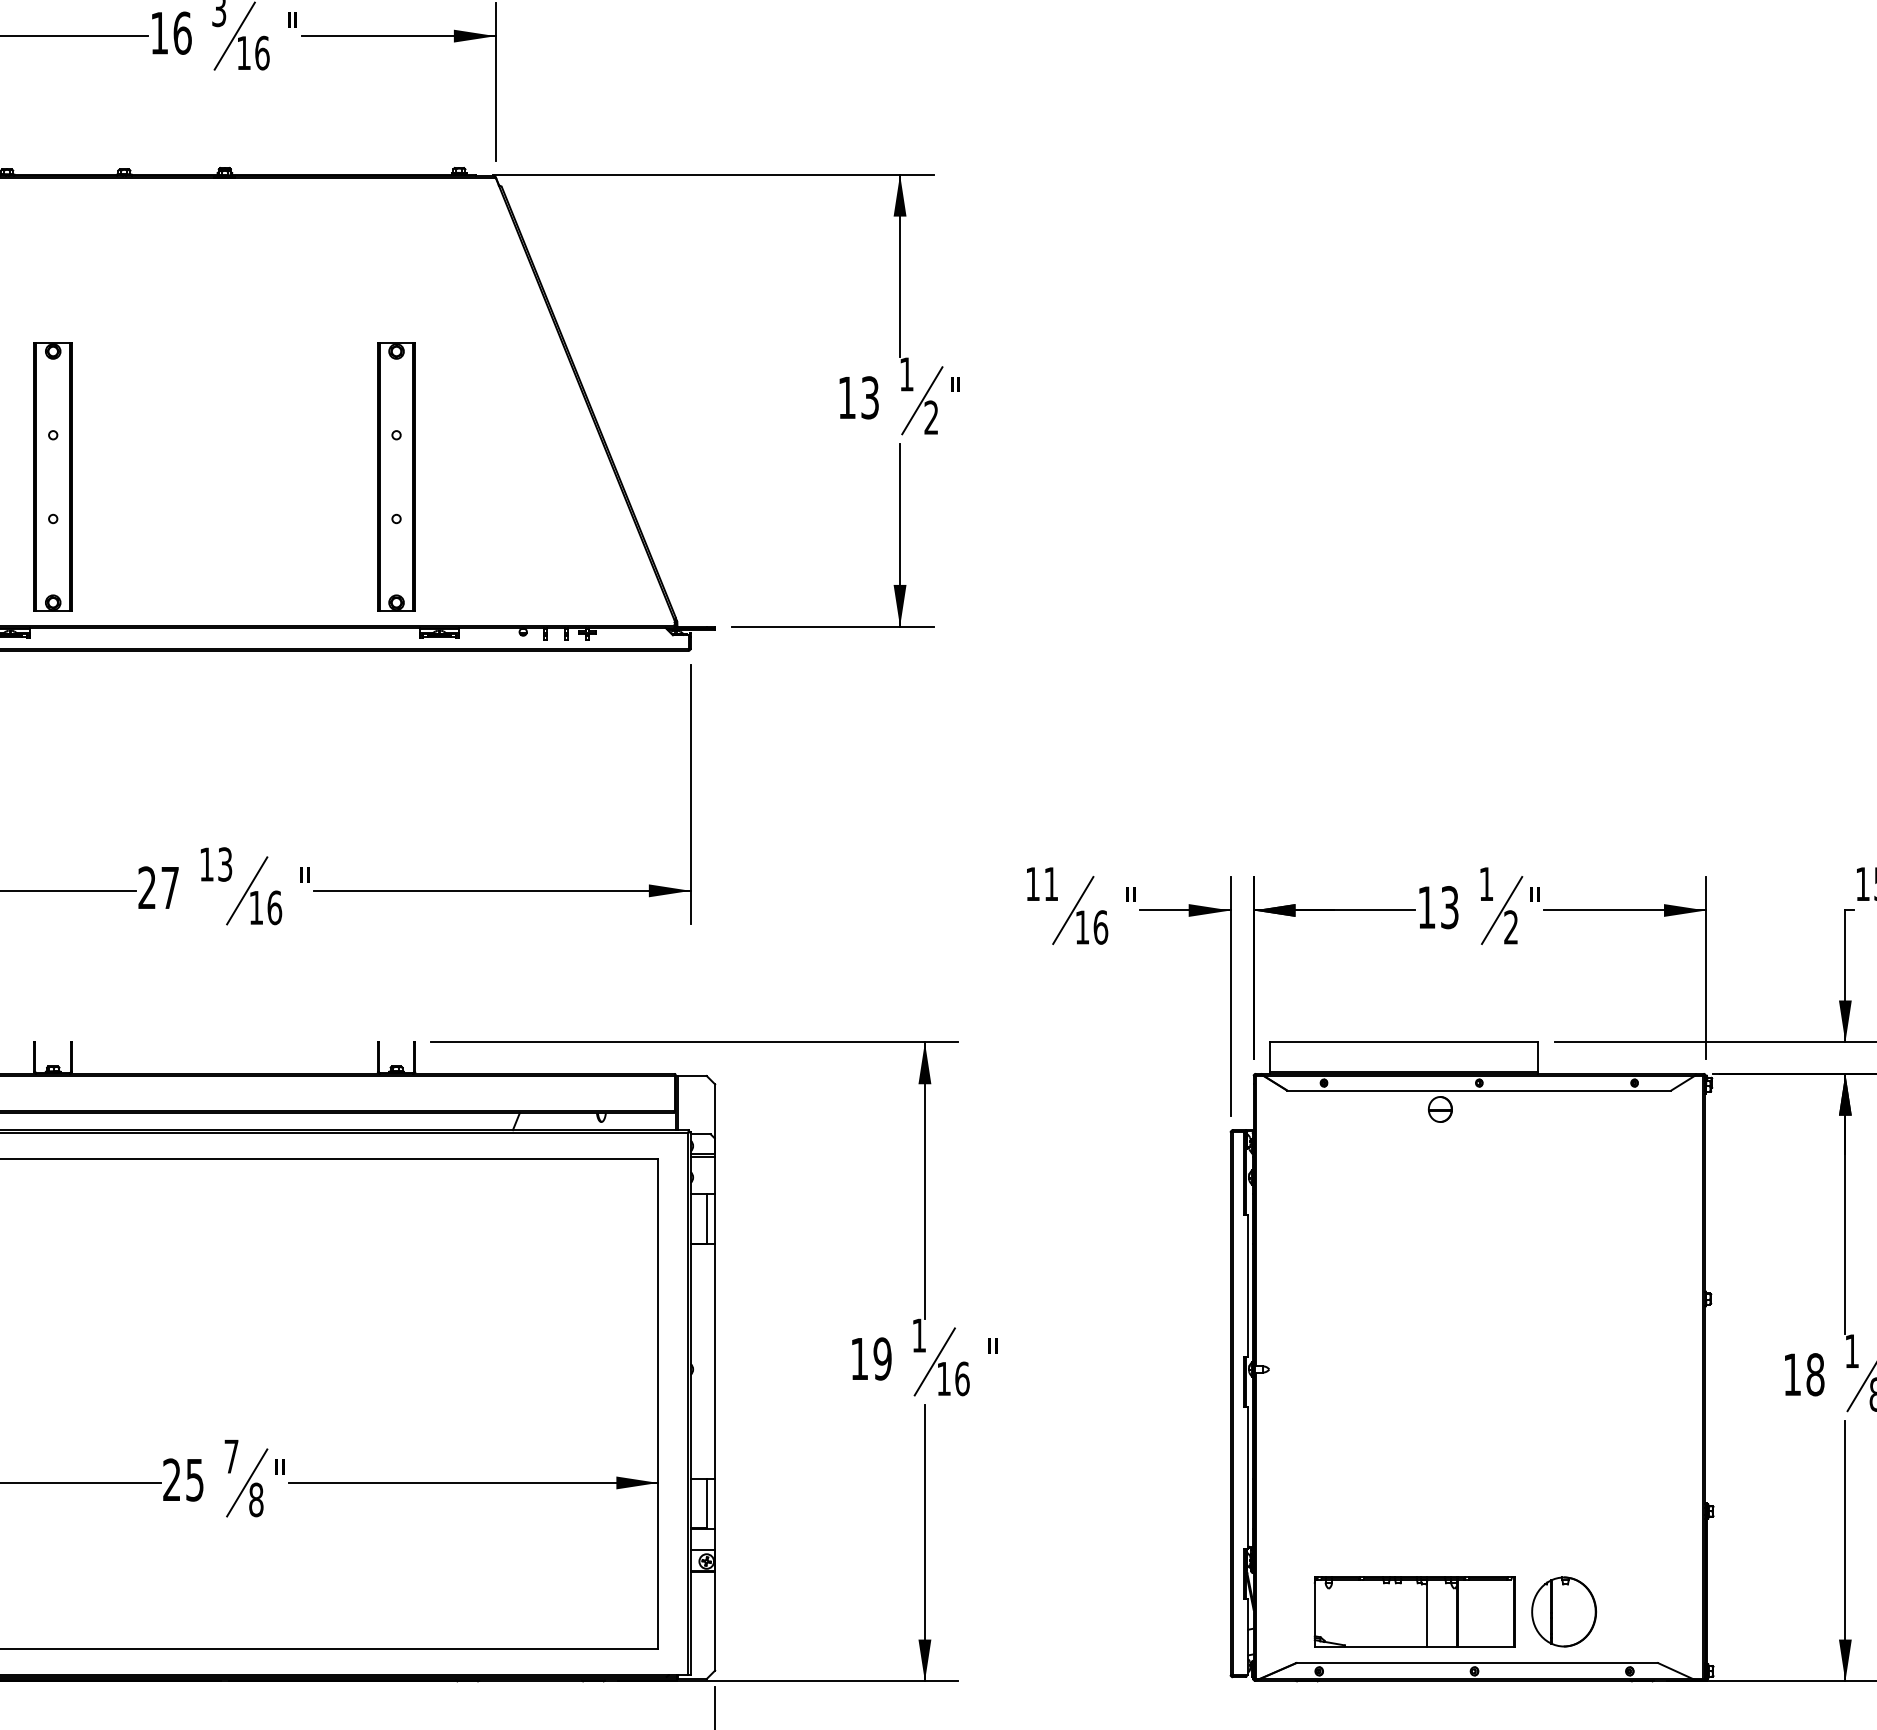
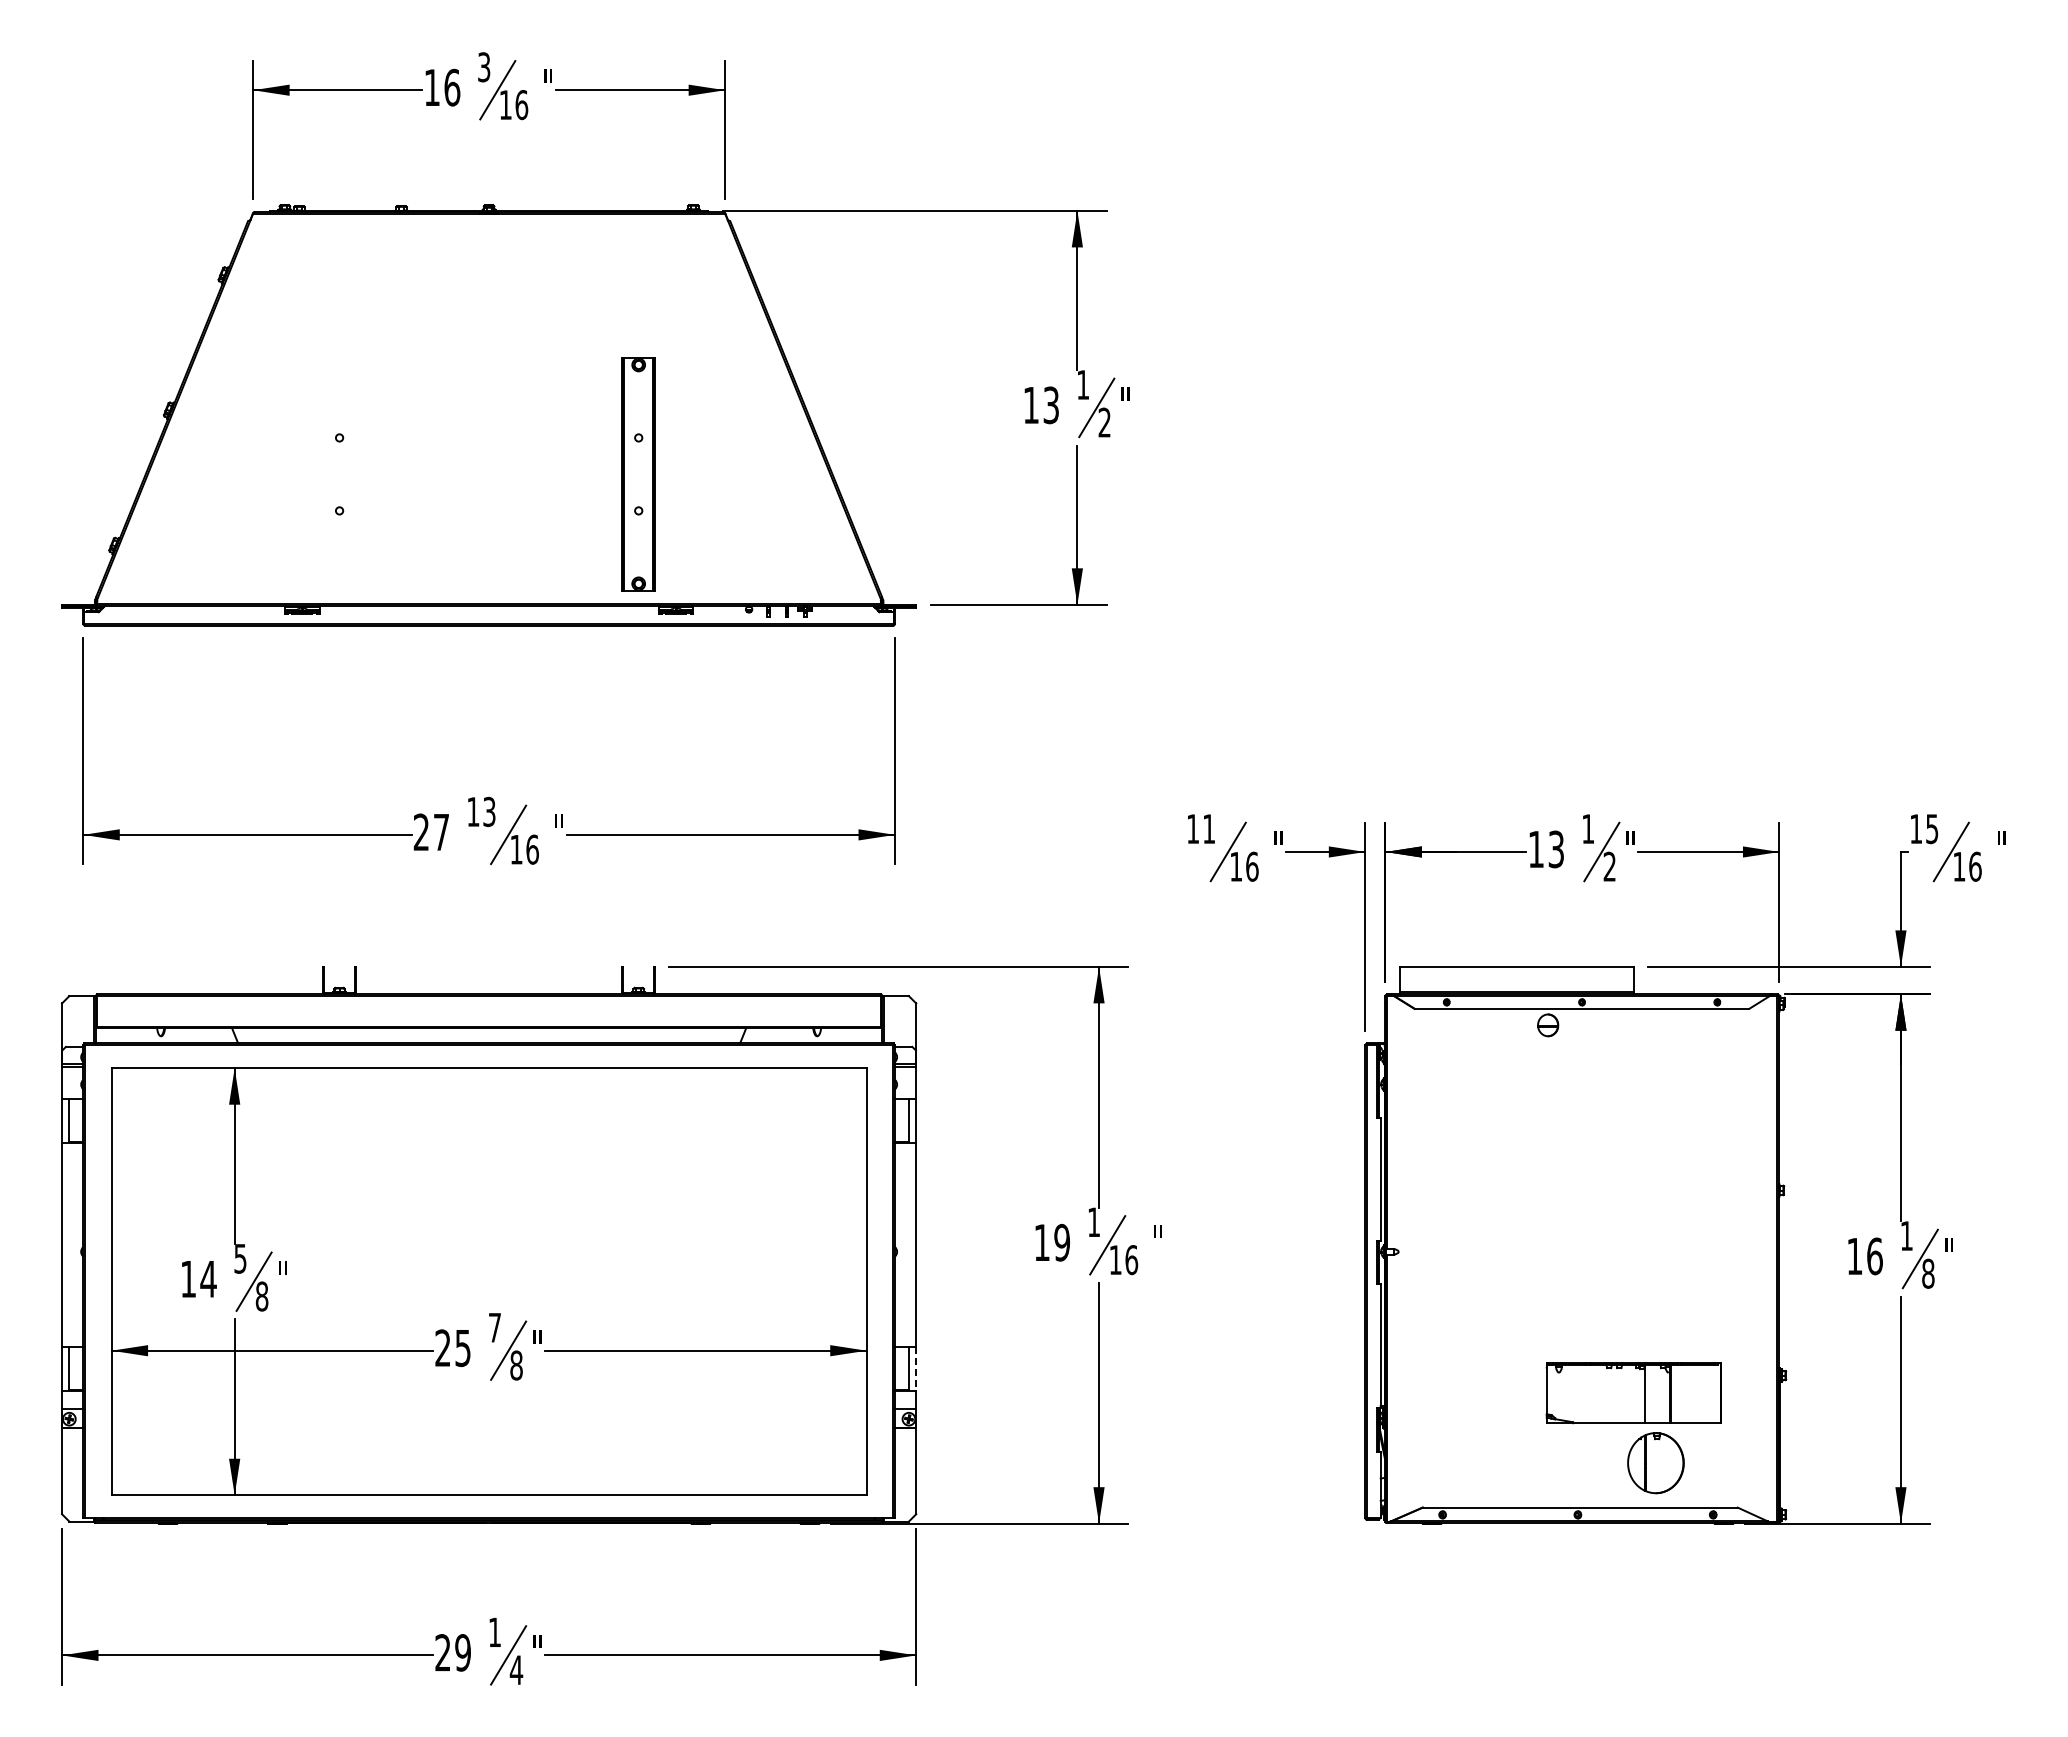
part: (53, 477) -> (339, 474), removed
text: (1814, 1374) -> (1874, 1256), 18 -> 16
line: (715, 1503) -> (916, 1368), solid -> dashed
part: (1414, 1612) -> (1633, 1393), moved

